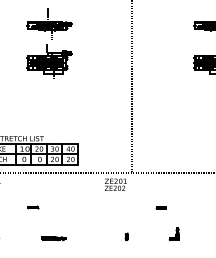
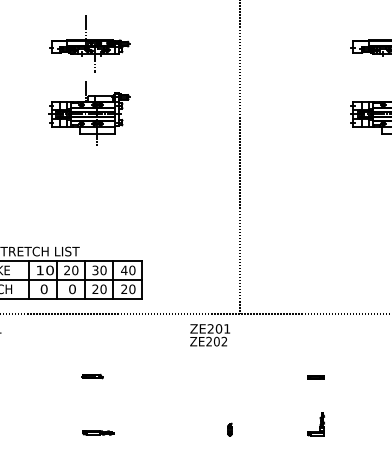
part: (33, 207) -> (93, 376), moved
part: (160, 207) -> (314, 376), moved
part: (54, 238) -> (98, 432), size x0.71

